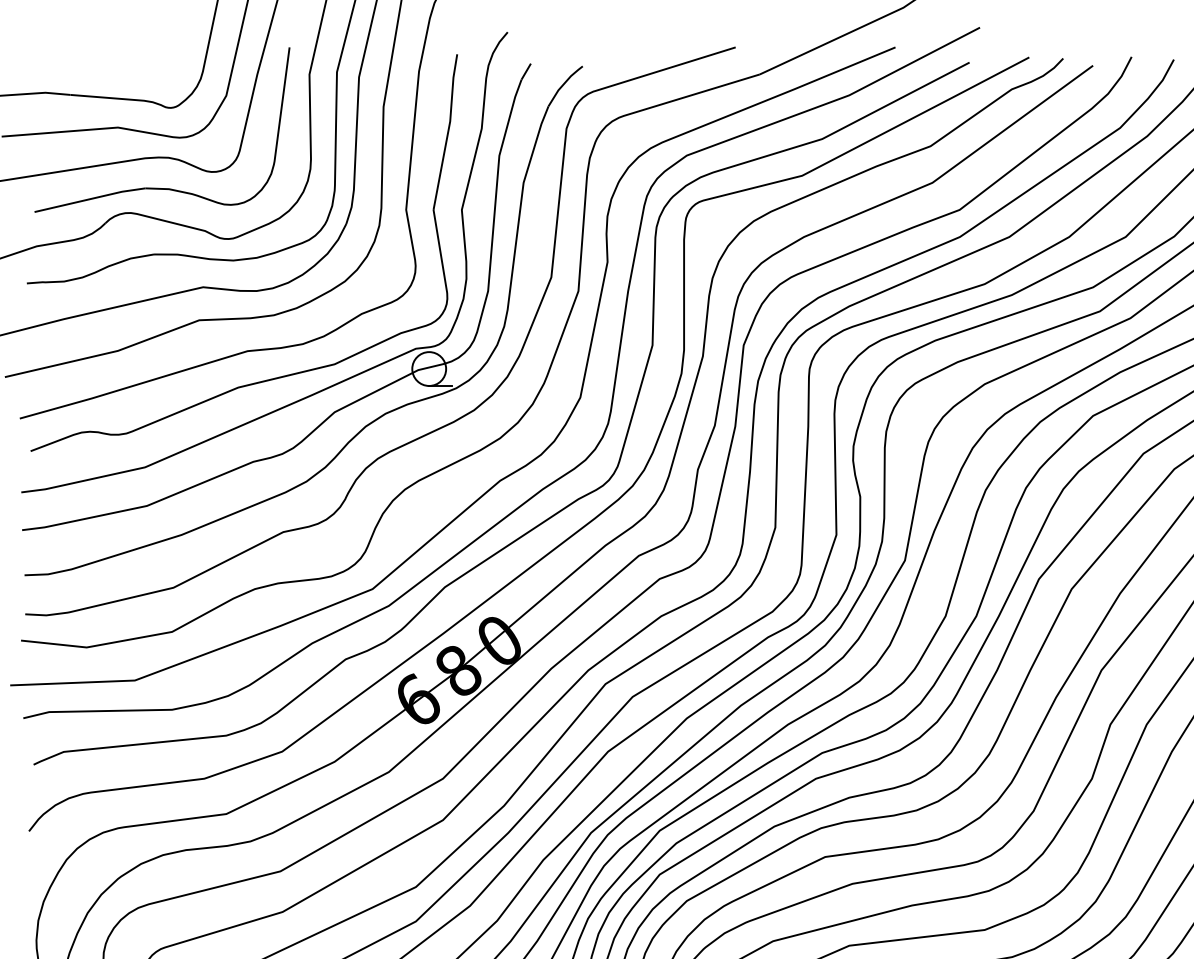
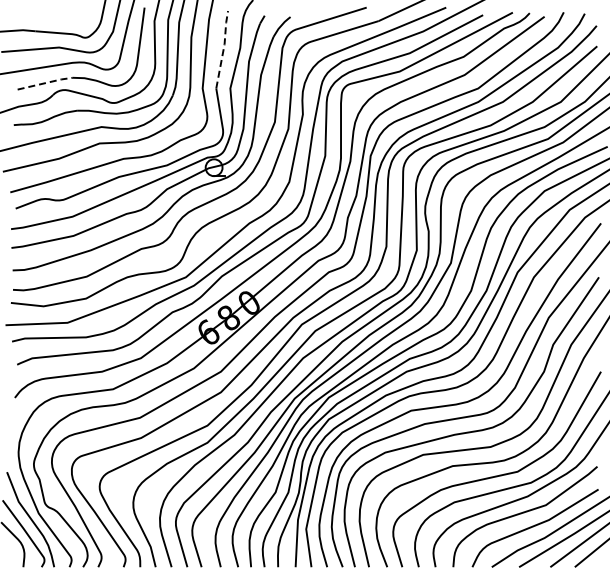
line: (448, 129) -> (223, 48), solid -> dashed
line: (90, 199) -> (45, 83), solid -> dashed

